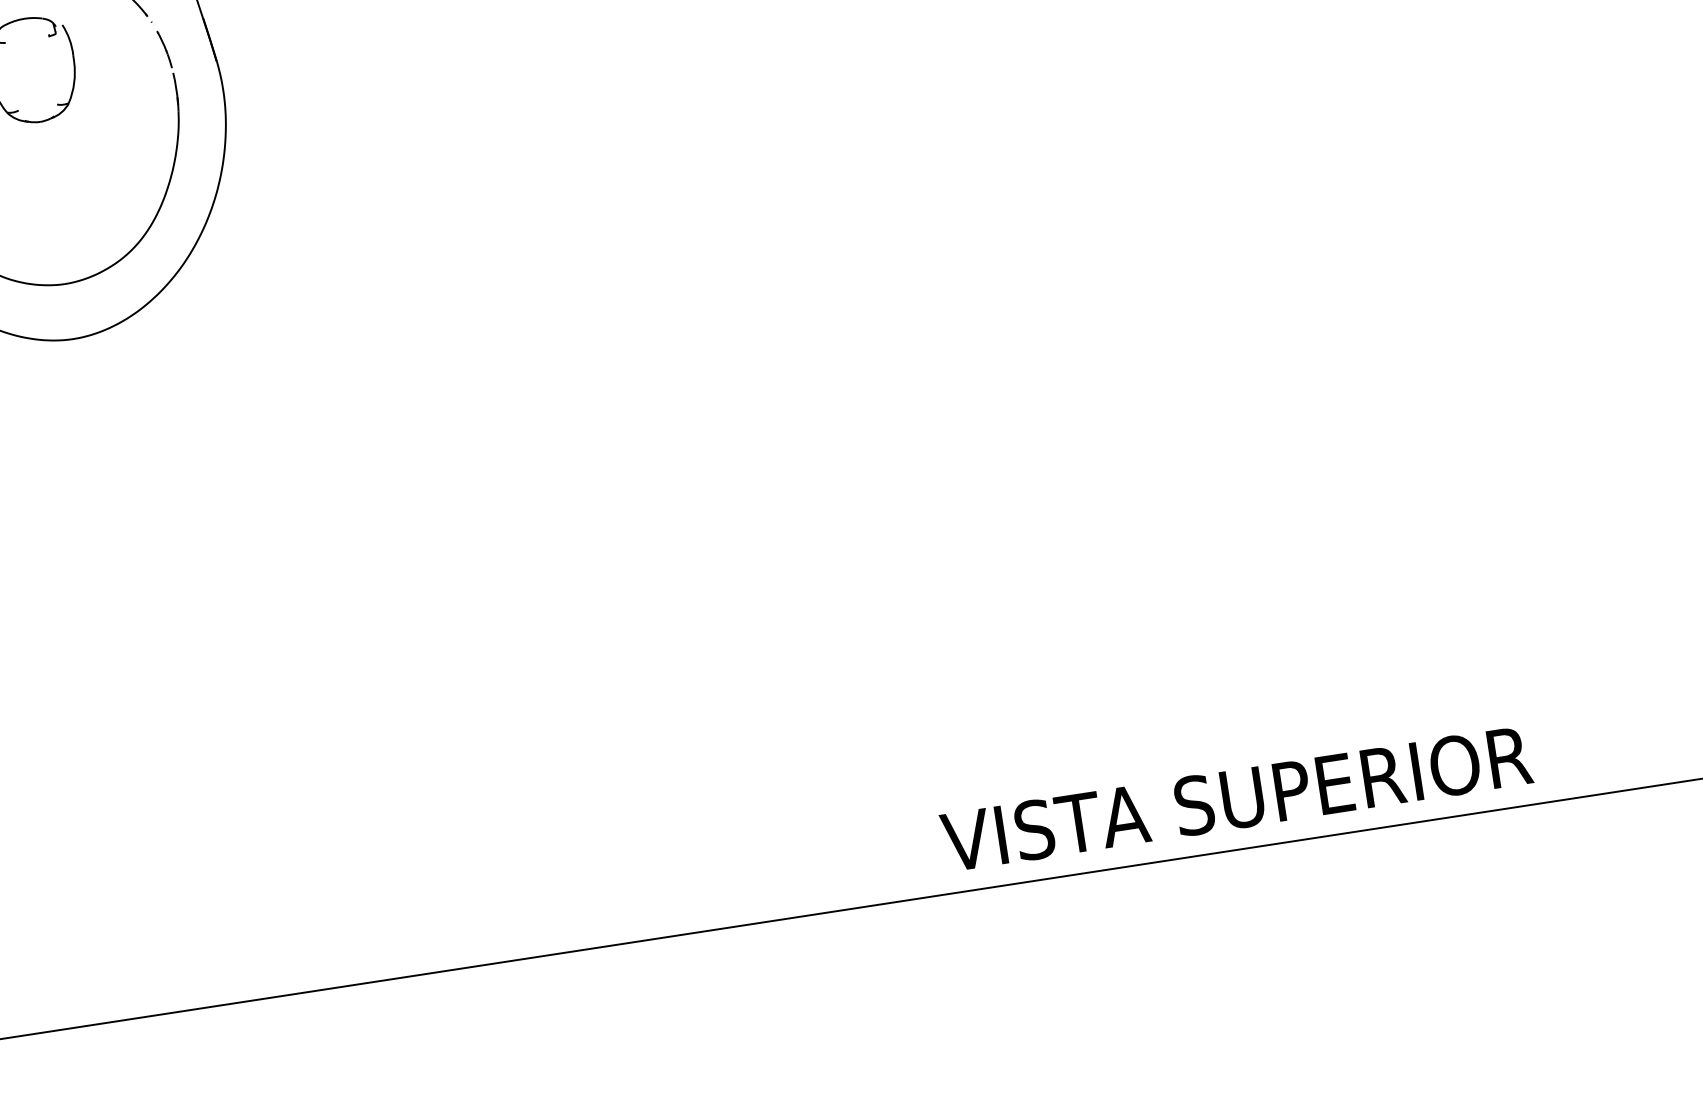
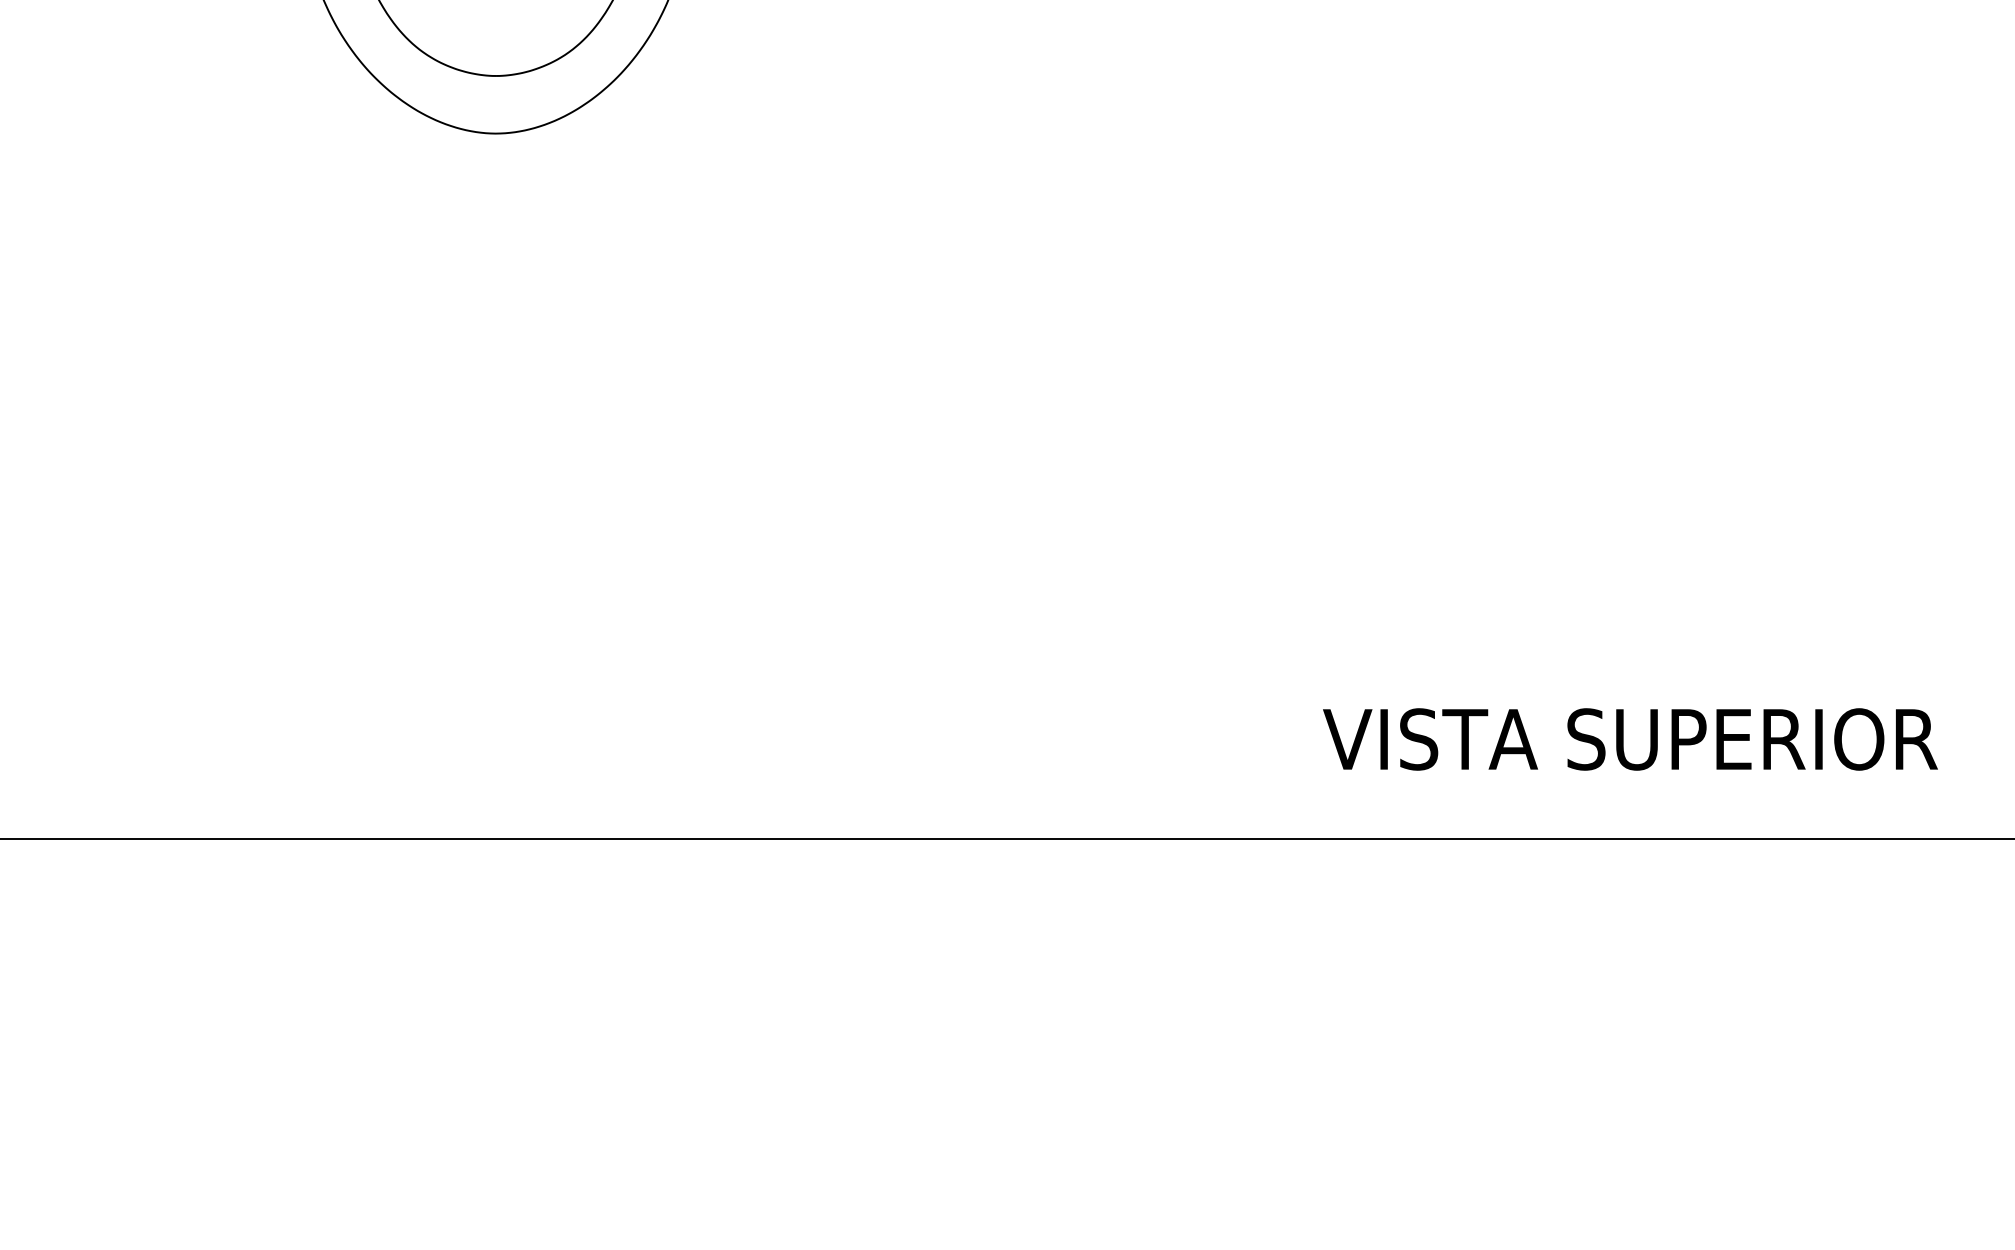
text: (1236, 799) -> (1630, 739), moved

